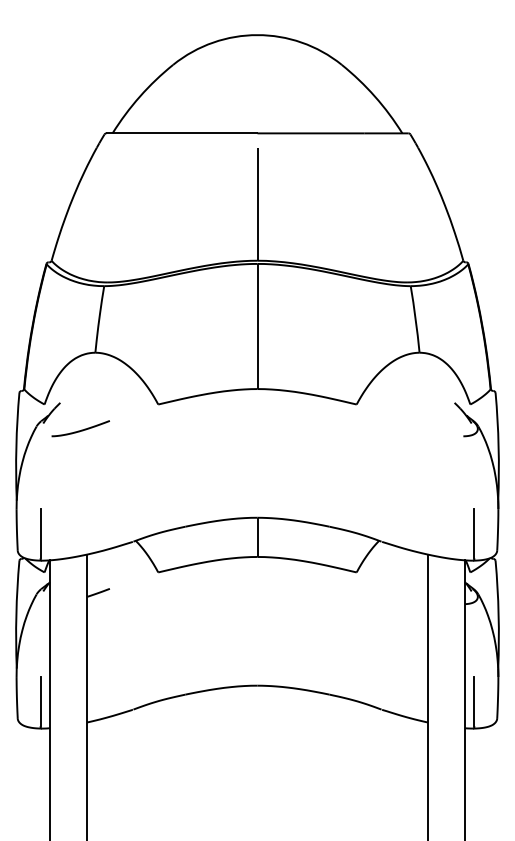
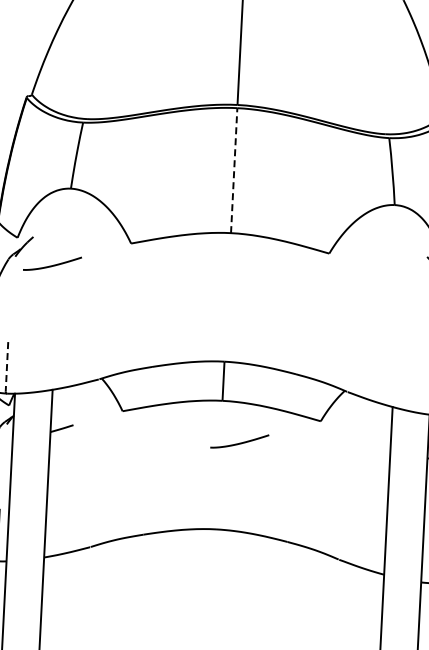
line: (257, 325) -> (234, 169), solid -> dashed
line: (40, 533) -> (6, 366), solid -> dashed
curve: (277, 597) -> (240, 442), added

